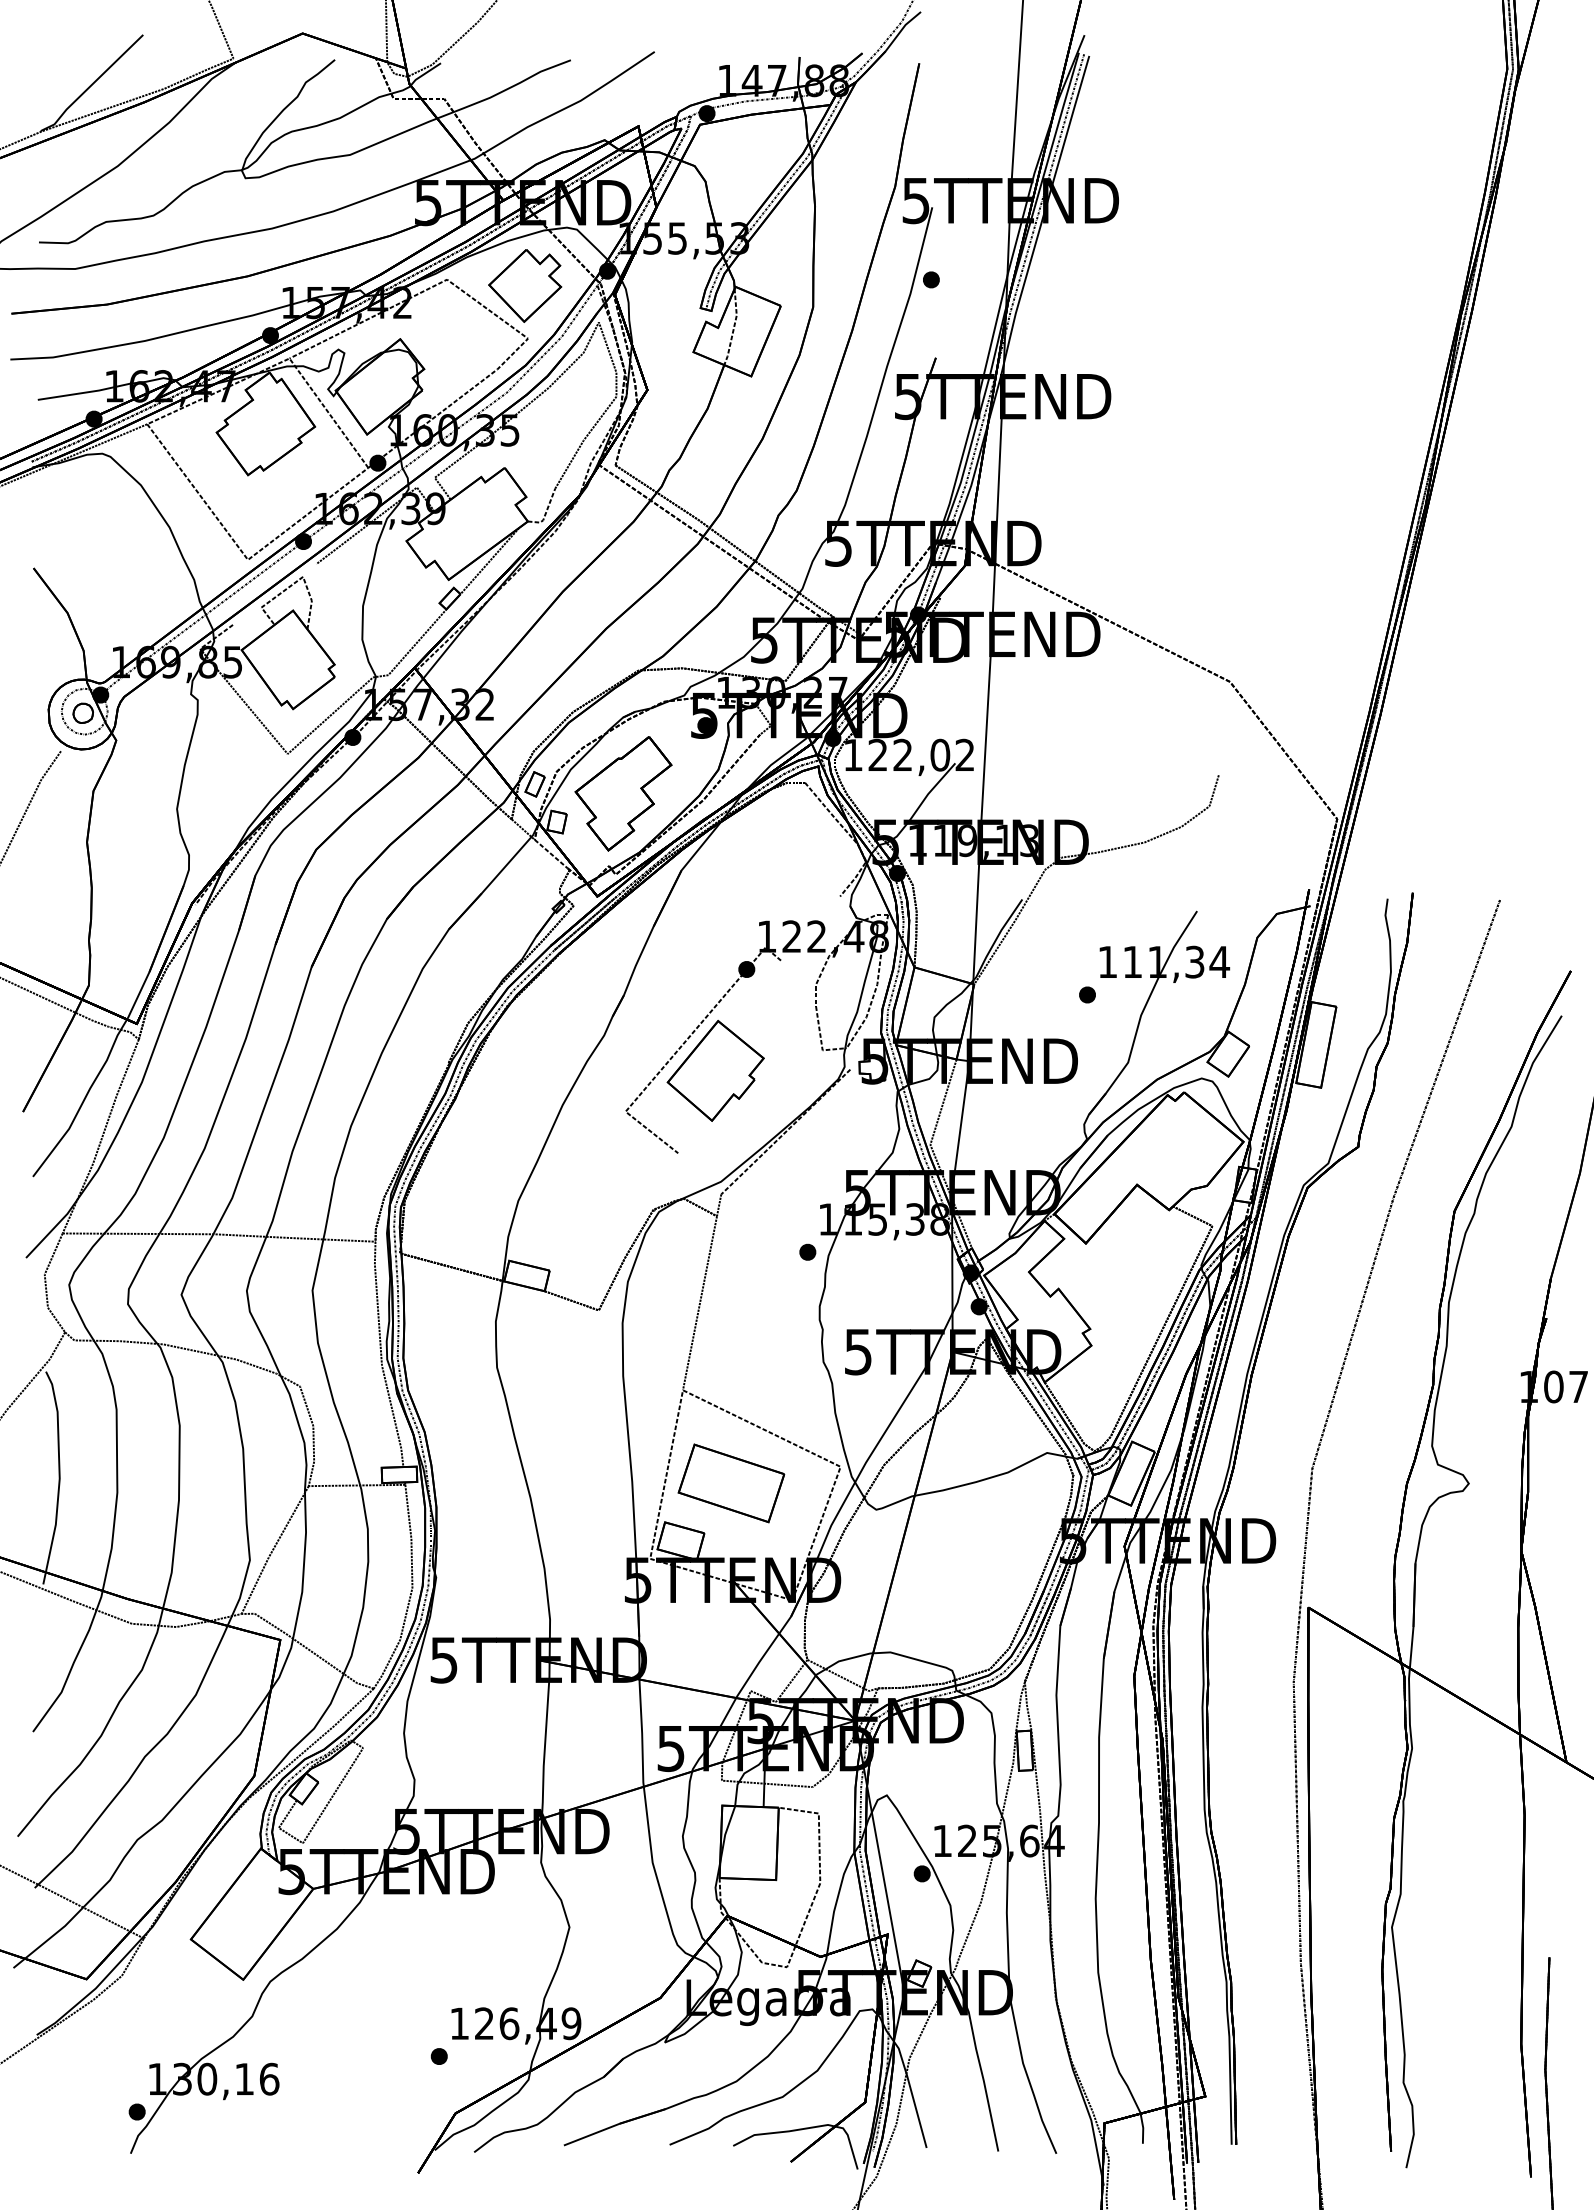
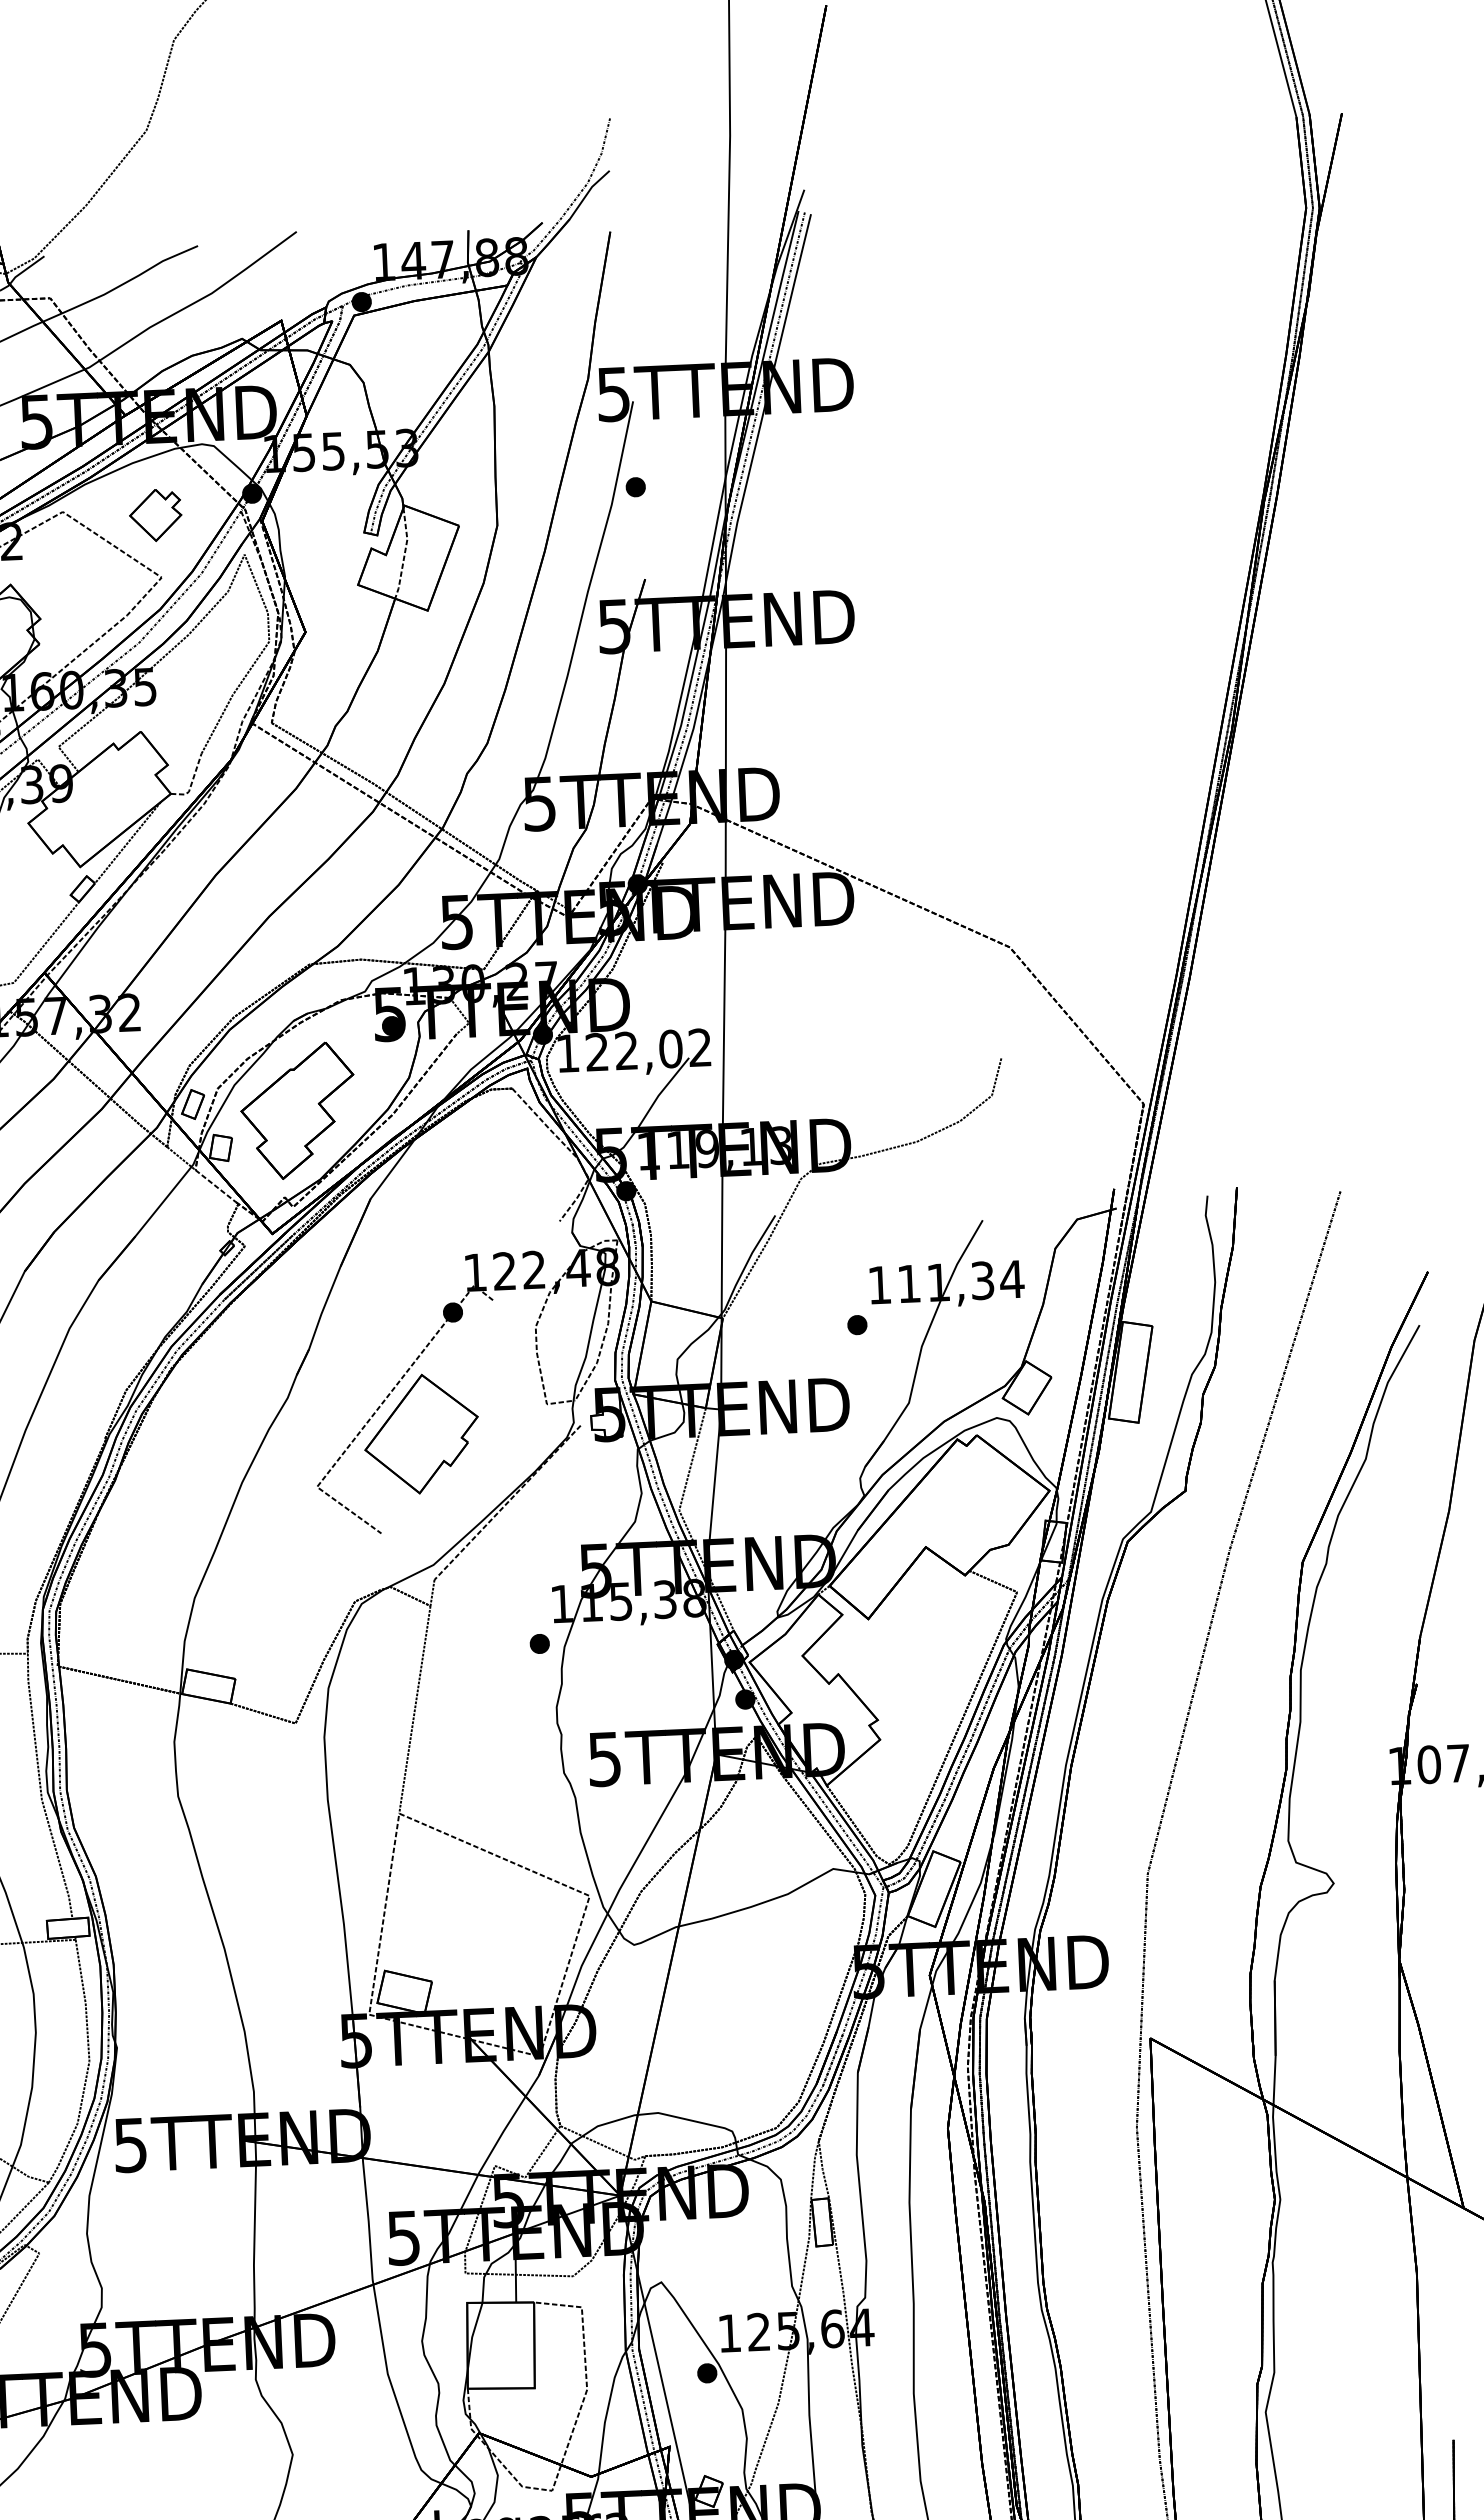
part: (525, 285) -> (155, 514), size x0.6
part: (731, 1483) -> (461, 1921), removed

